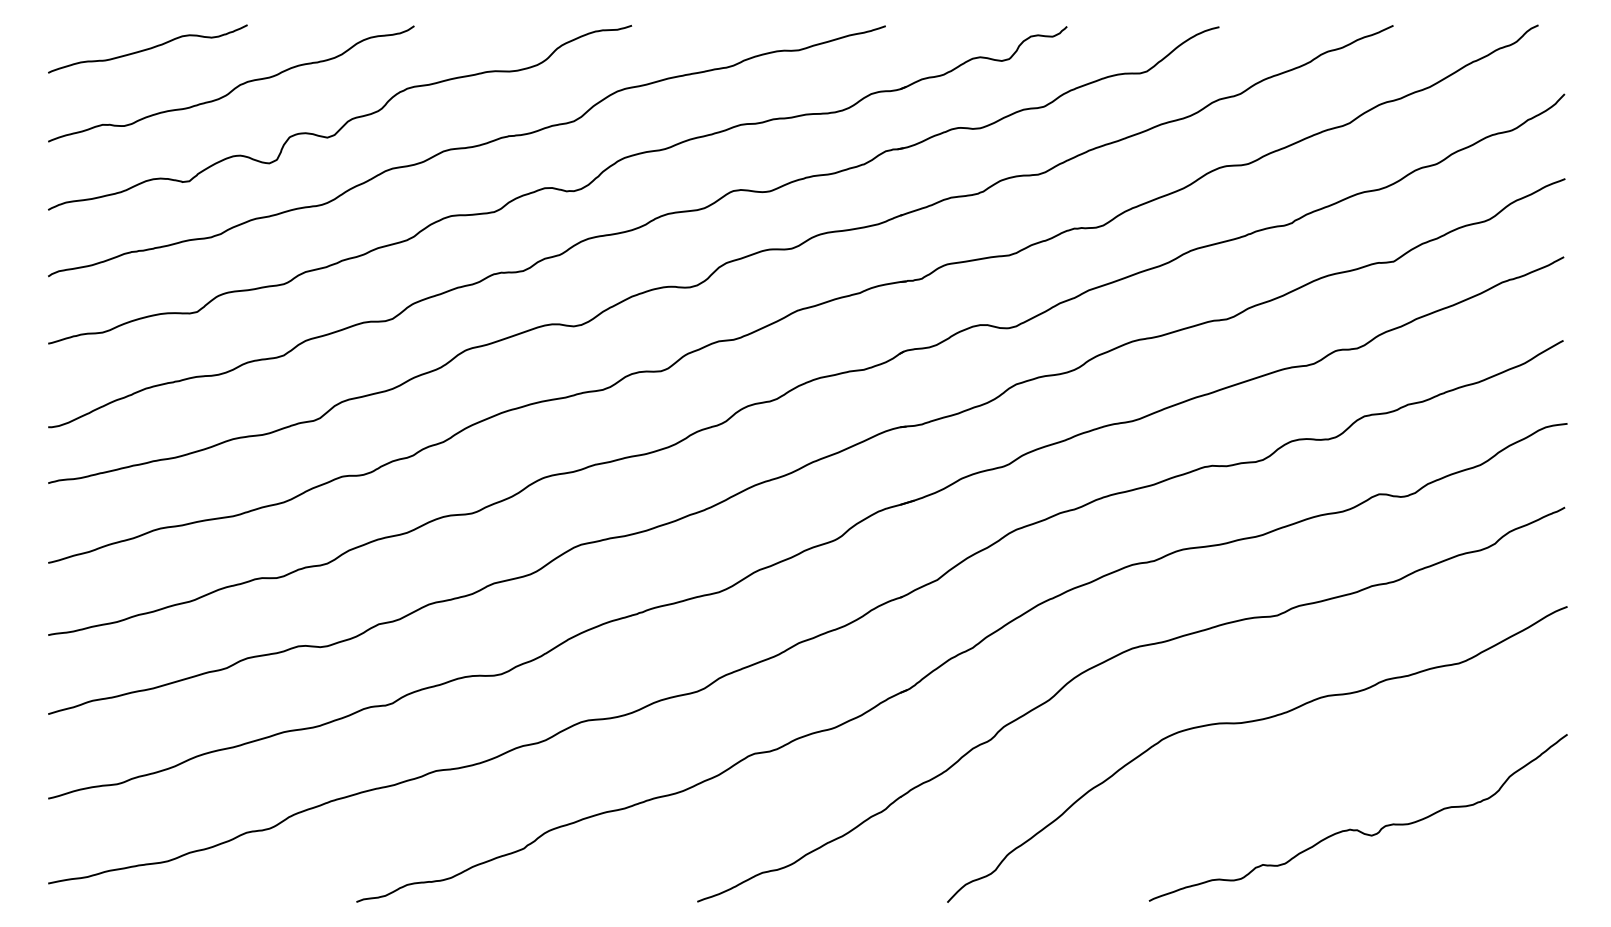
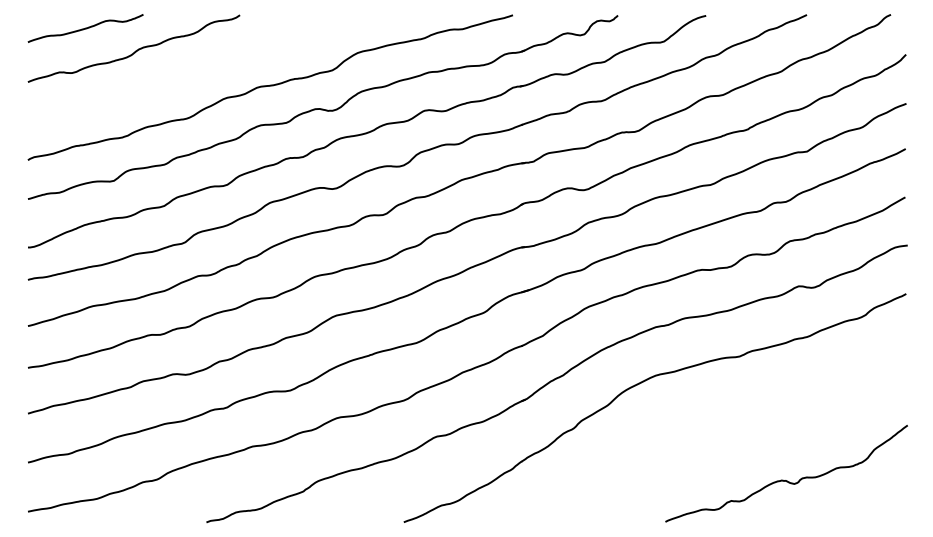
curve: (344, 123) -> (199, 71), removed
curve: (1247, 724) -> (722, 419), removed

